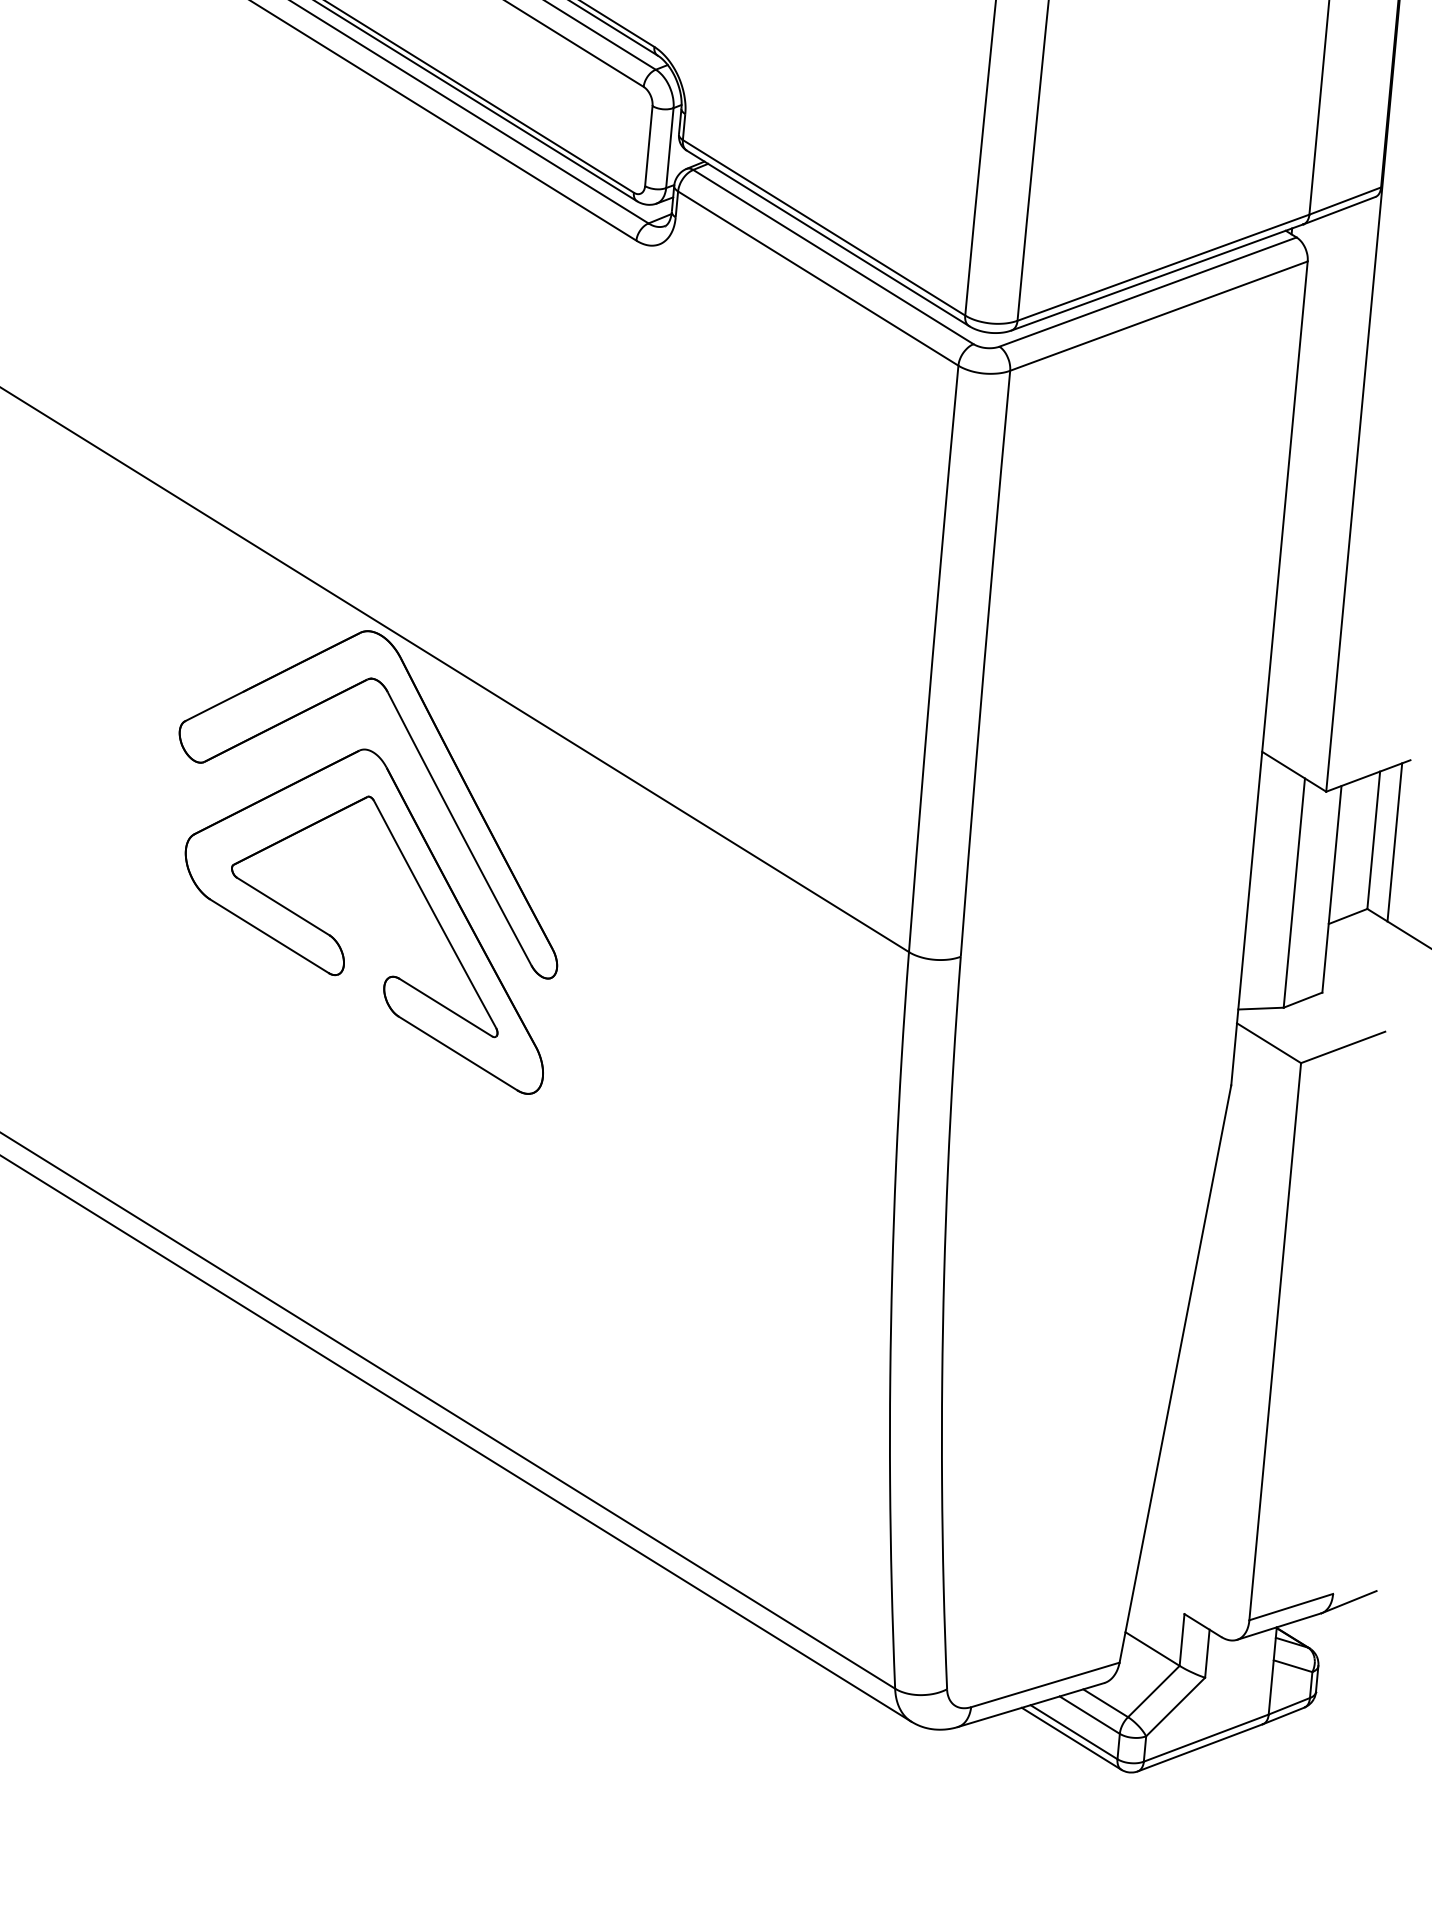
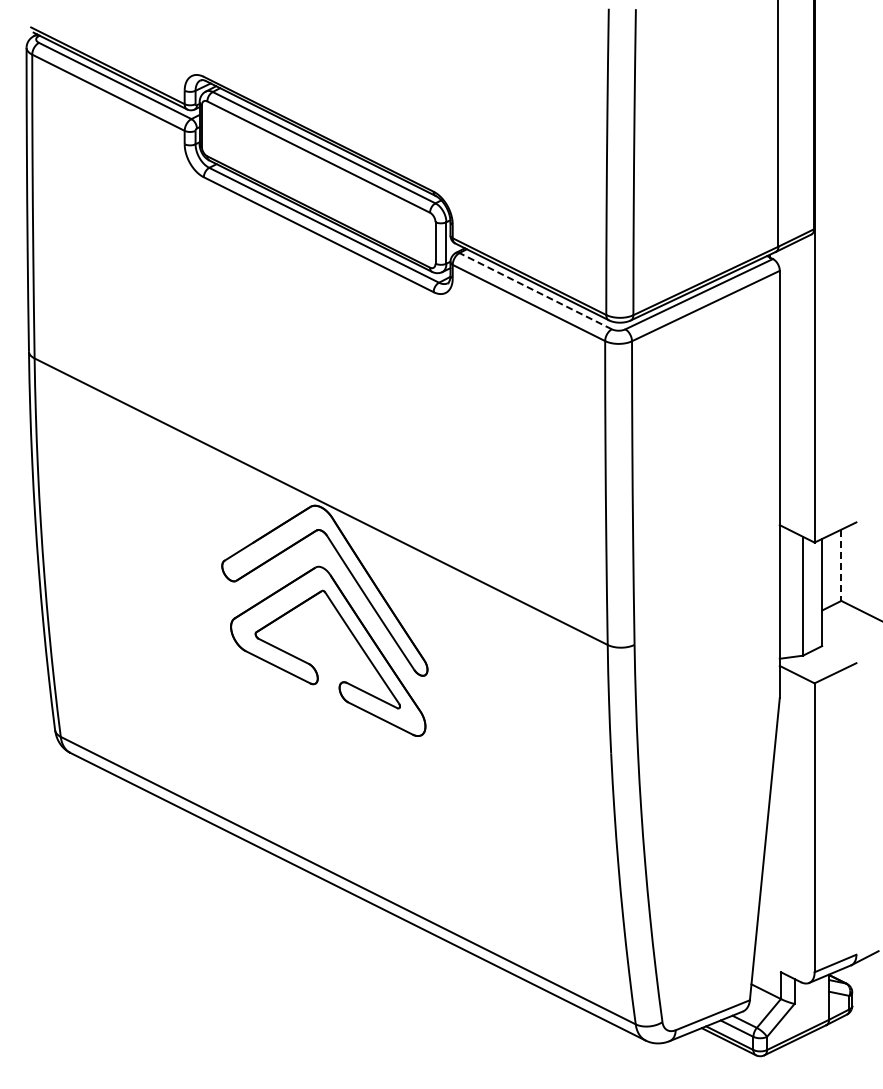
line: (833, 255) -> (535, 290), solid -> dashed
line: (1373, 840) -> (841, 565), solid -> dashed
line: (1395, 842) -> (852, 565), removed

